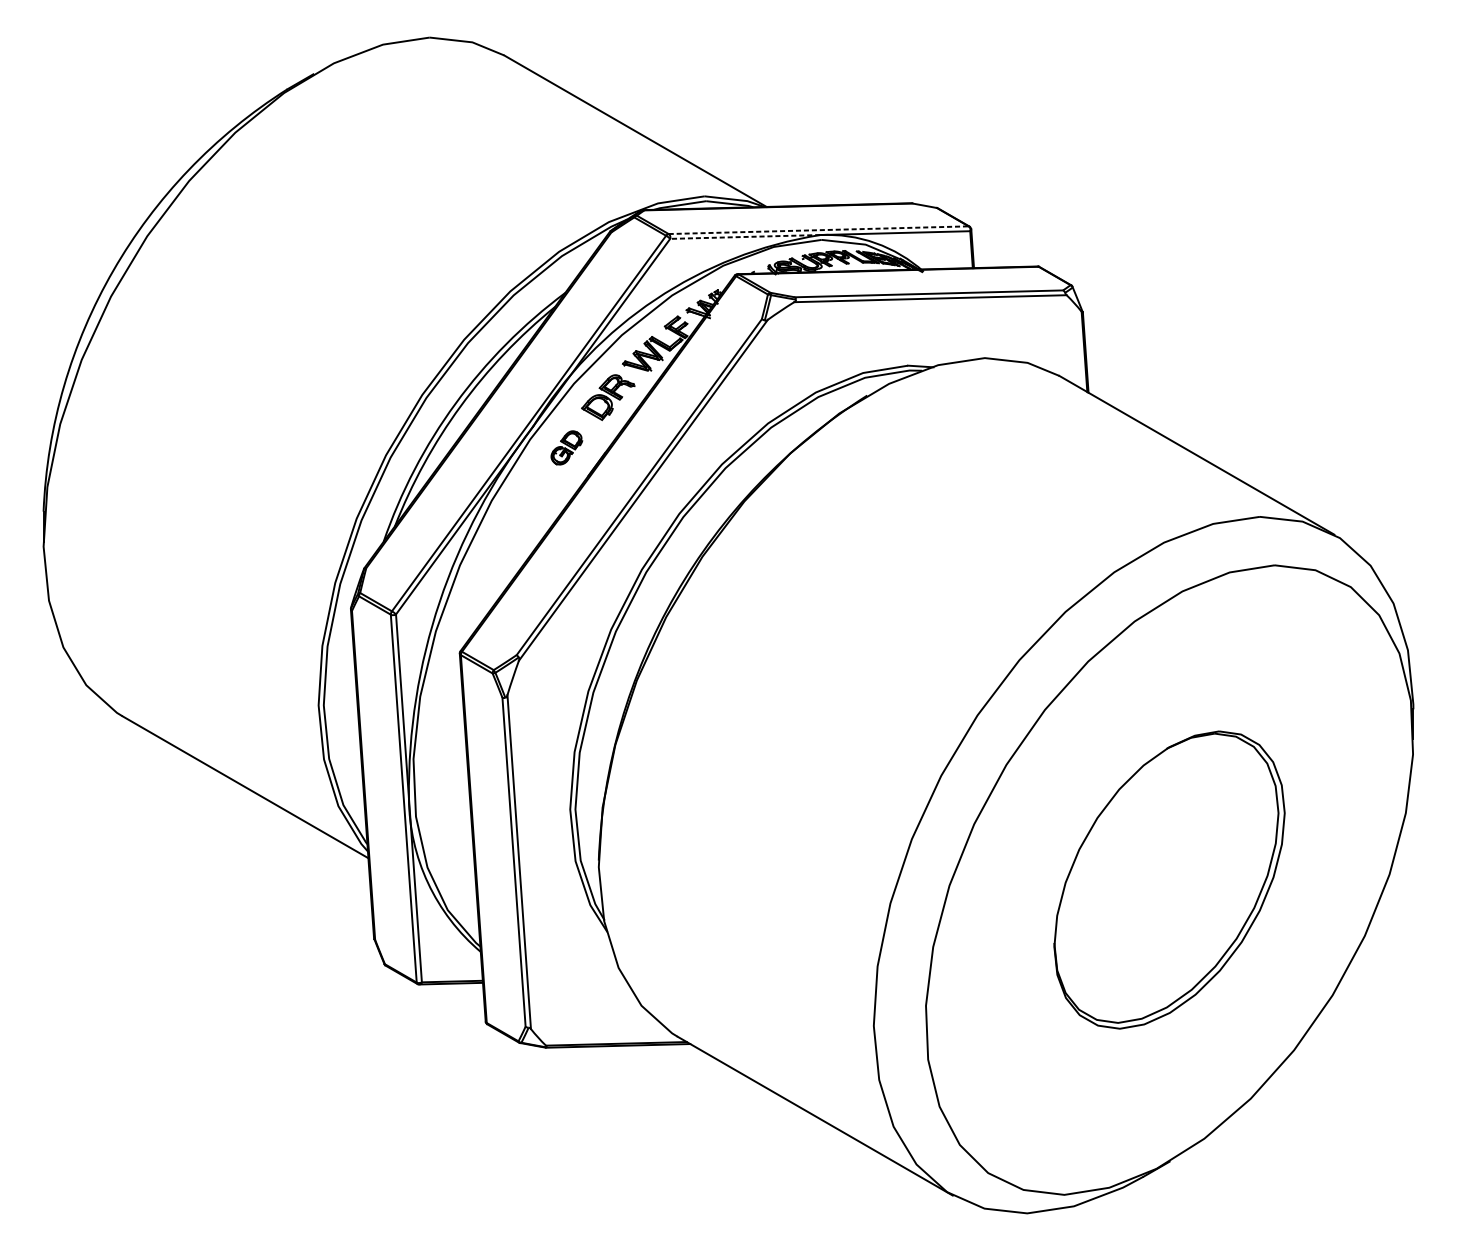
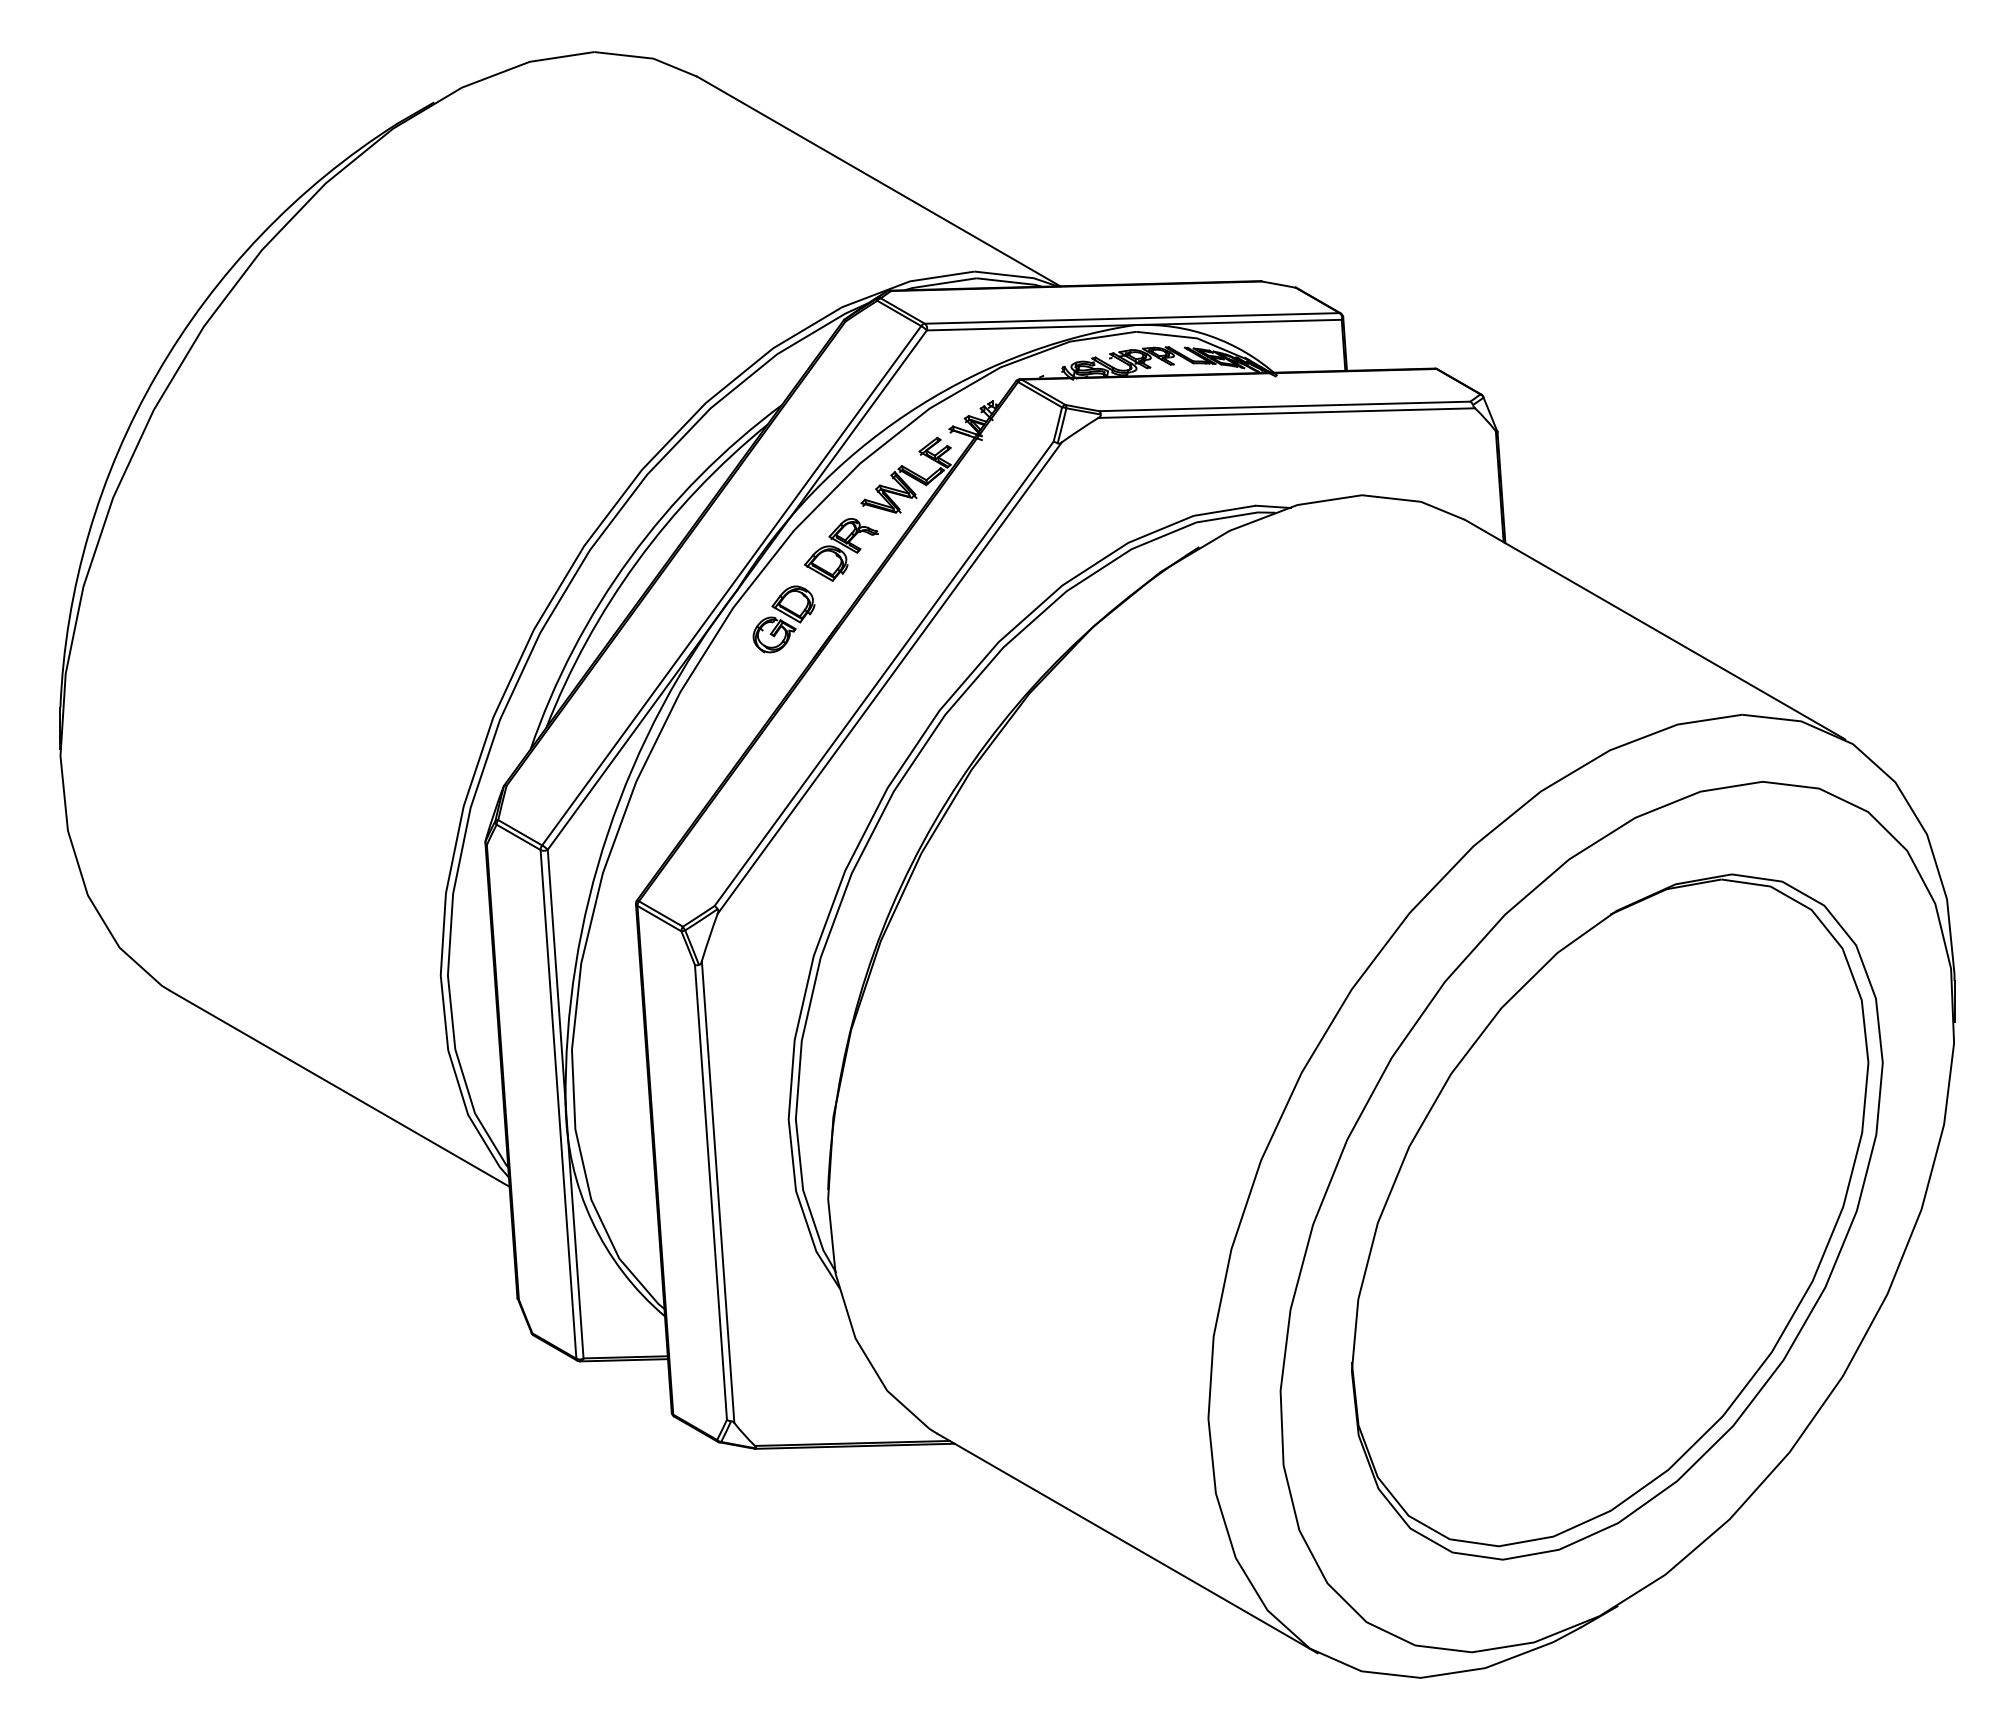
line: (818, 230) -> (1132, 318), dashed -> solid
line: (745, 236) -> (1030, 327), dashed -> solid
part: (566, 447) -> (783, 619), size x1.43
part: (1169, 879) -> (1617, 1216), size x1.67

